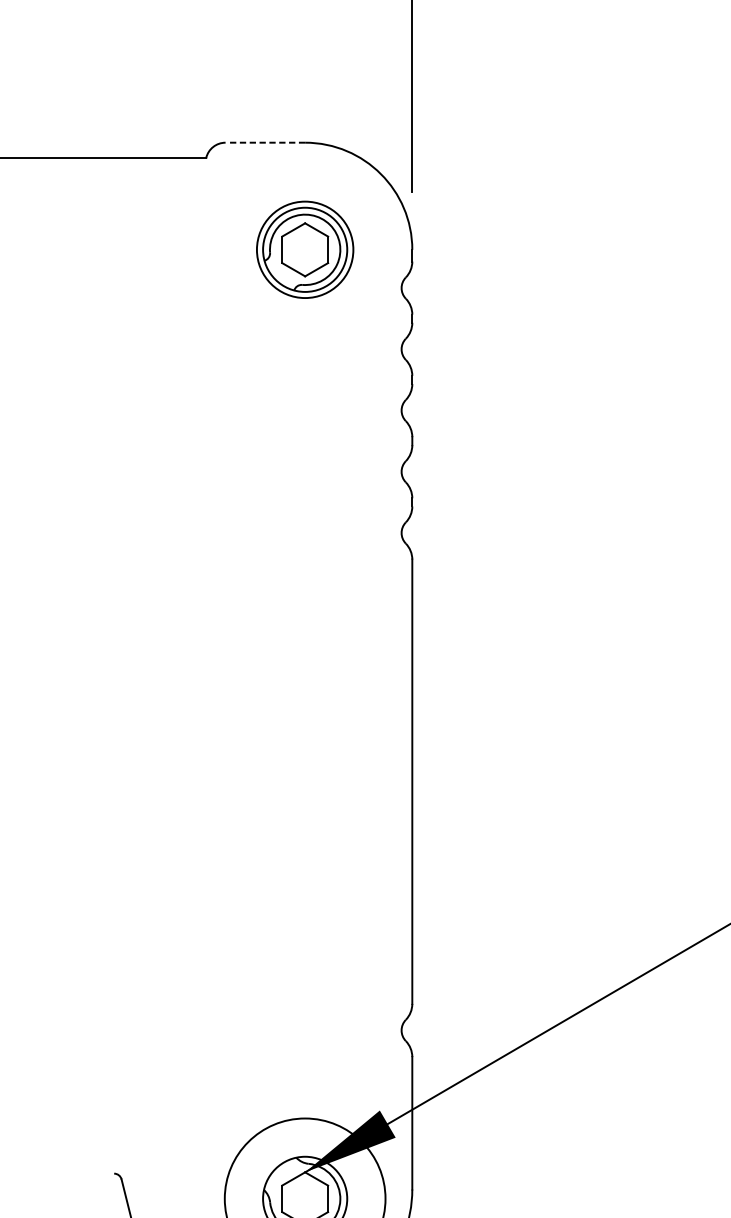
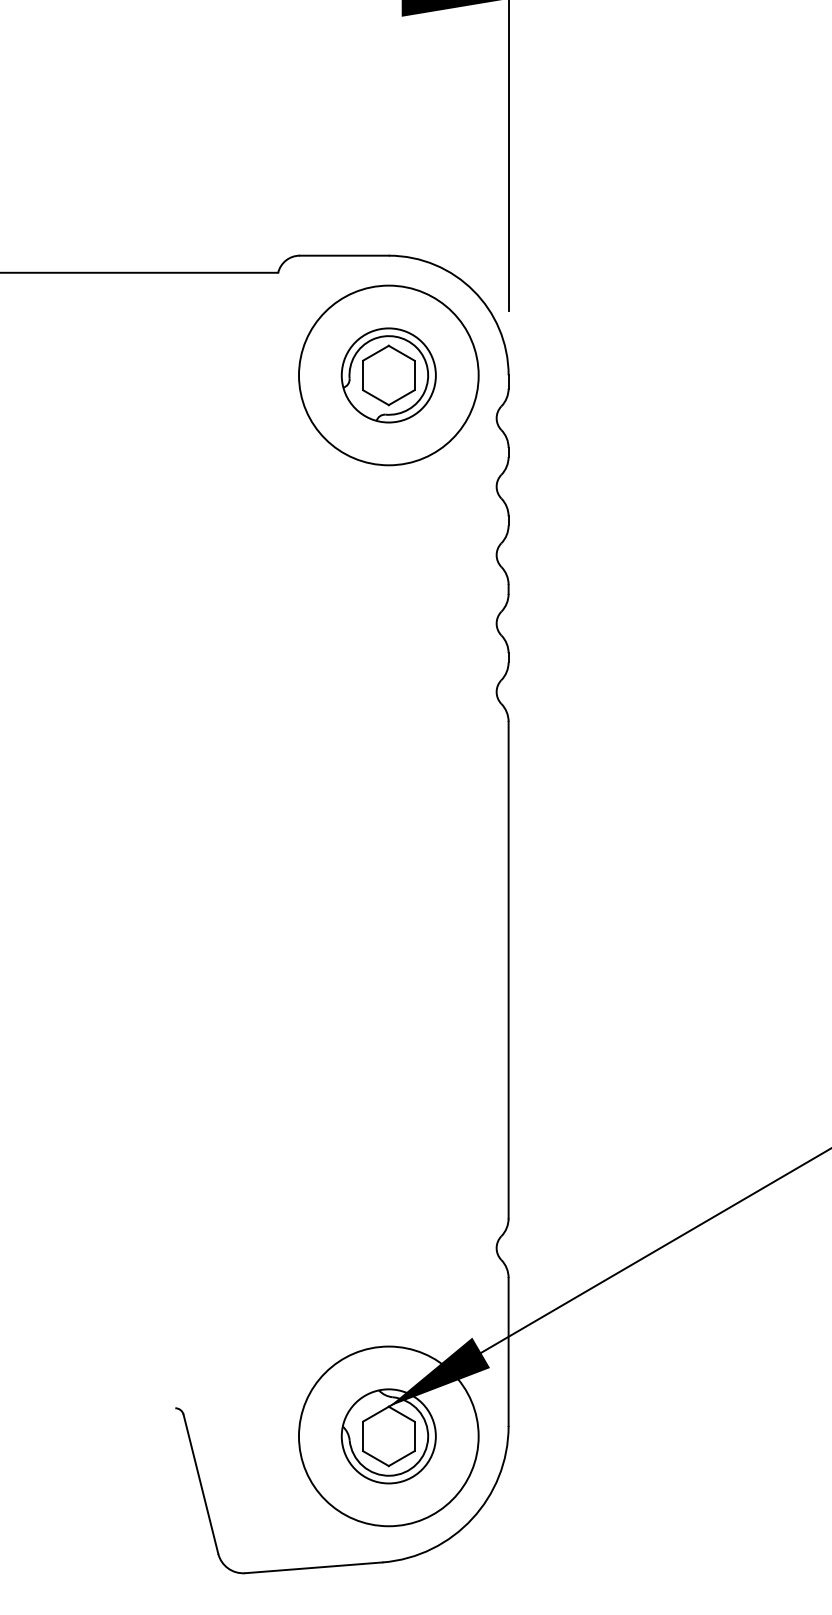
line: (264, 142) -> (343, 255), dashed -> solid
circle: (304, 249) -> (388, 375), size x1.67

